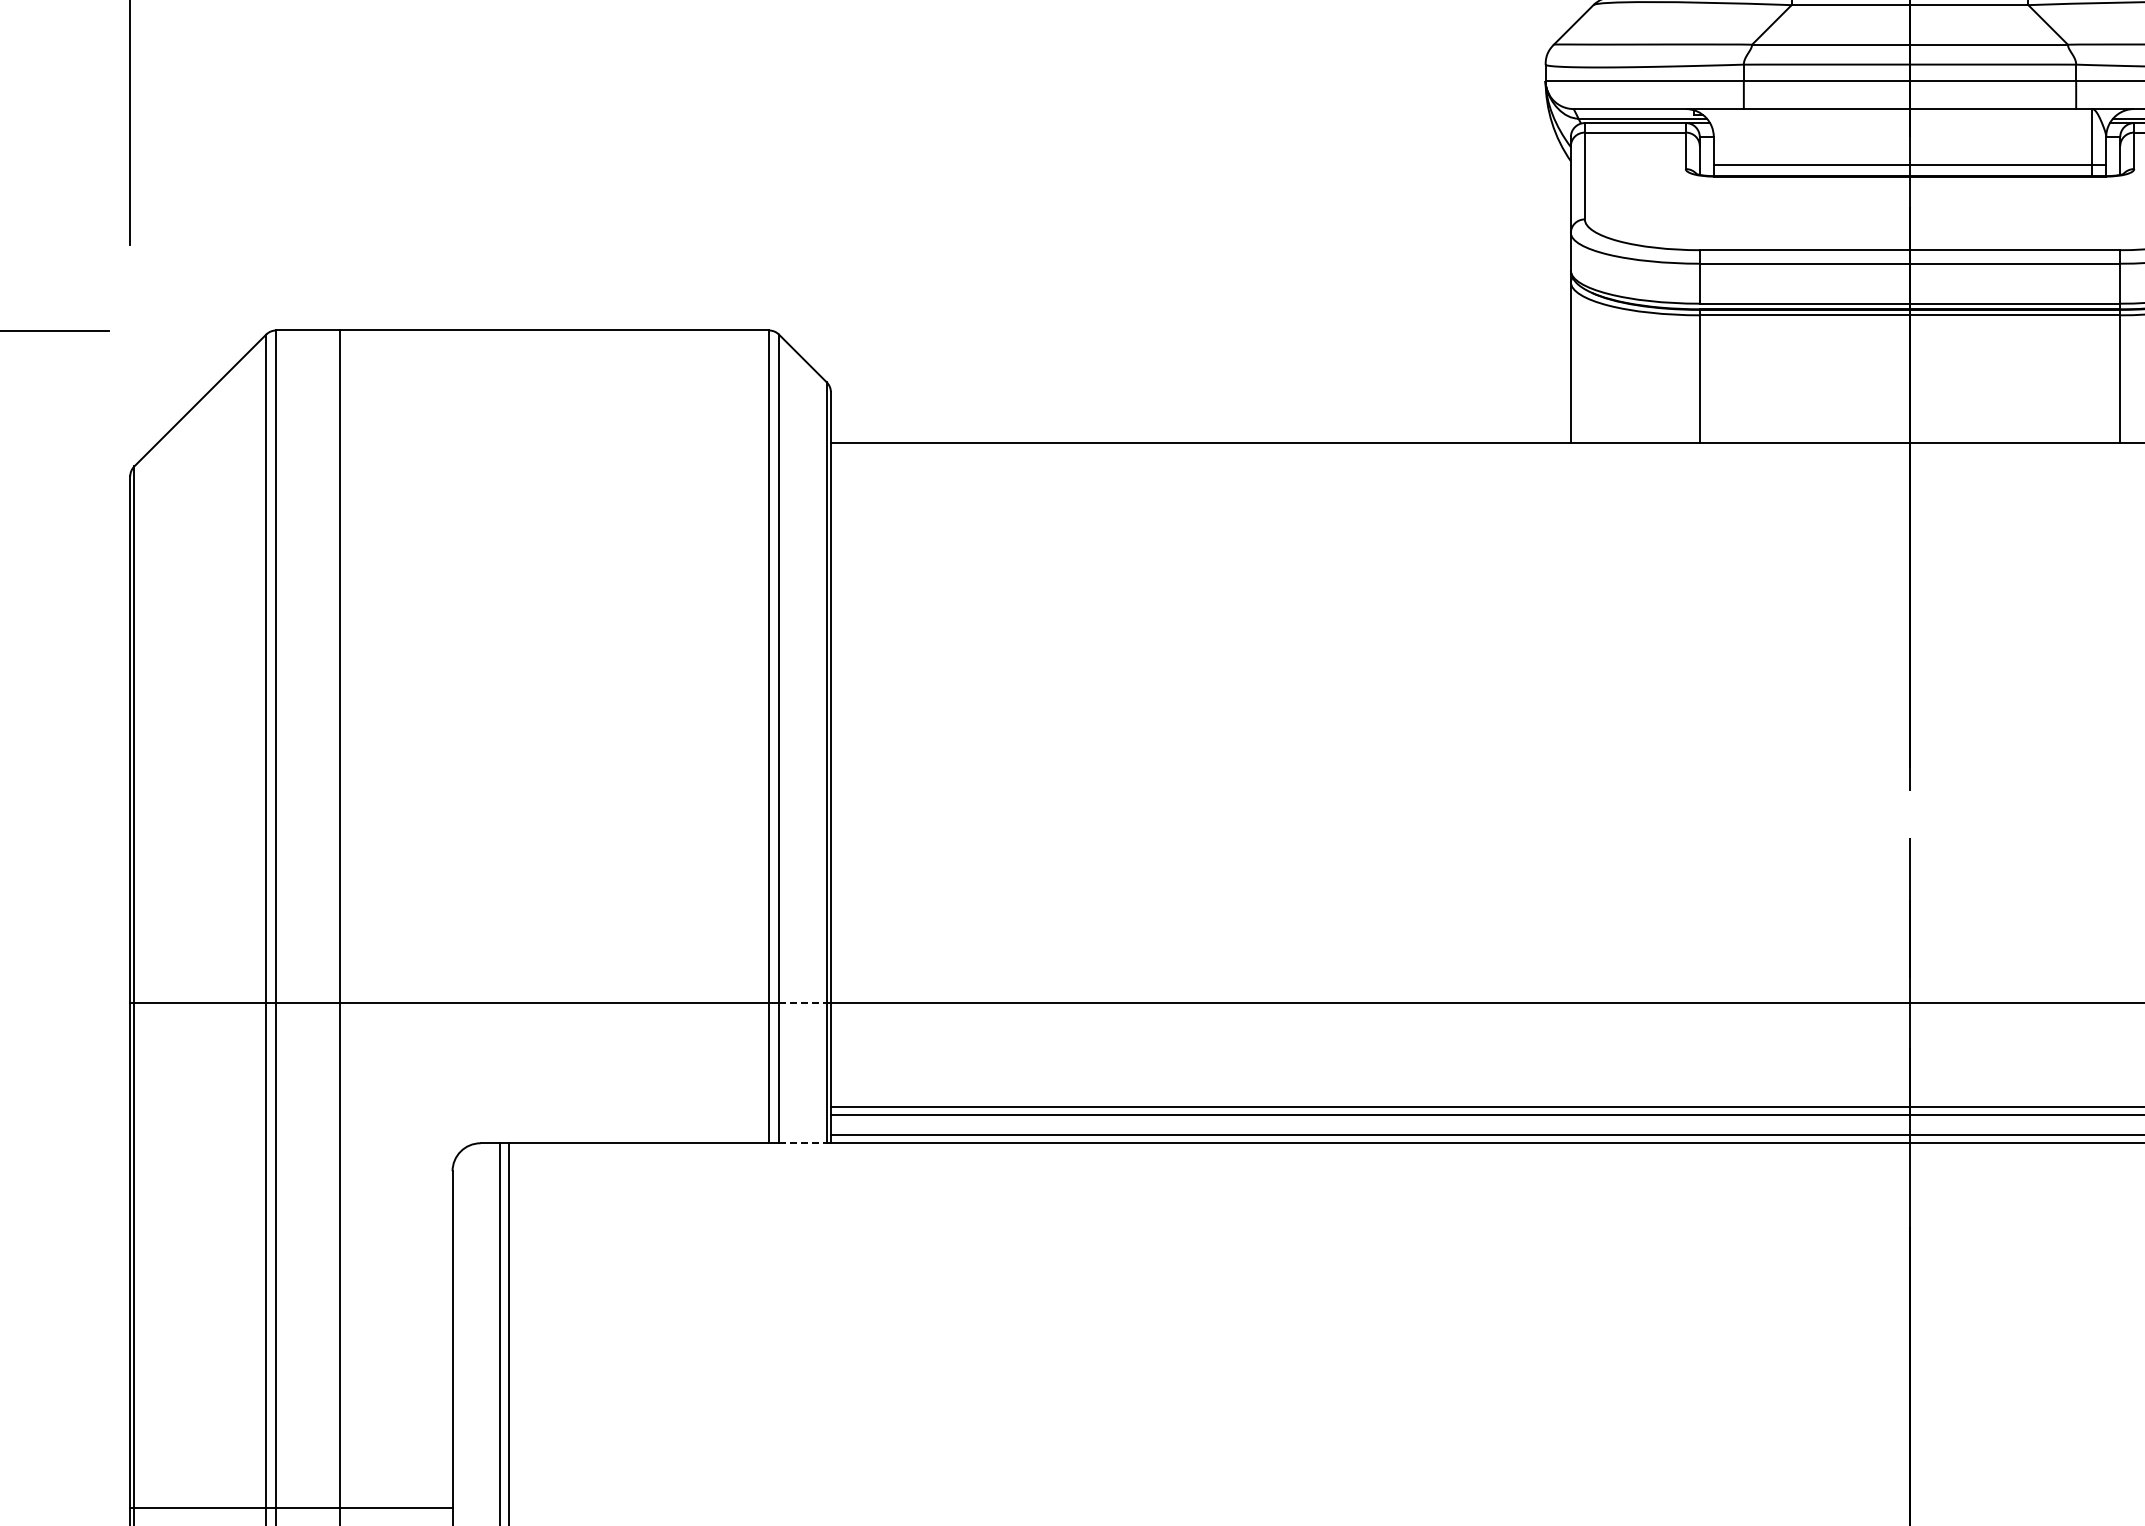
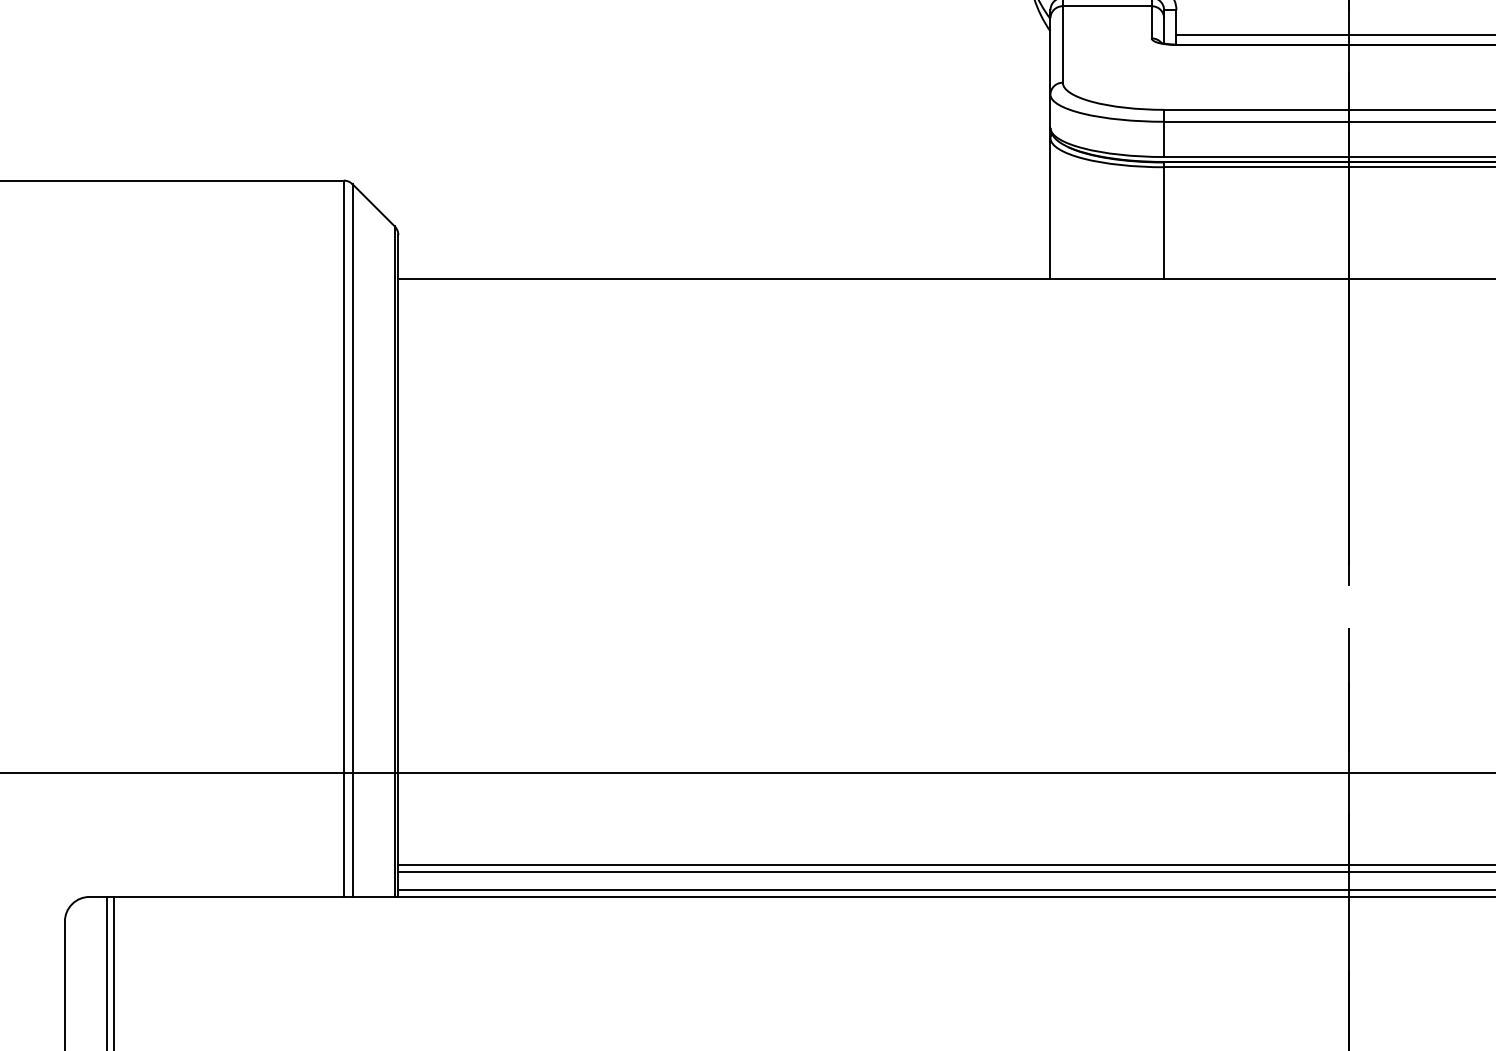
line: (802, 1003) -> (373, 773), dashed -> solid
line: (802, 1143) -> (373, 897), dashed -> solid

